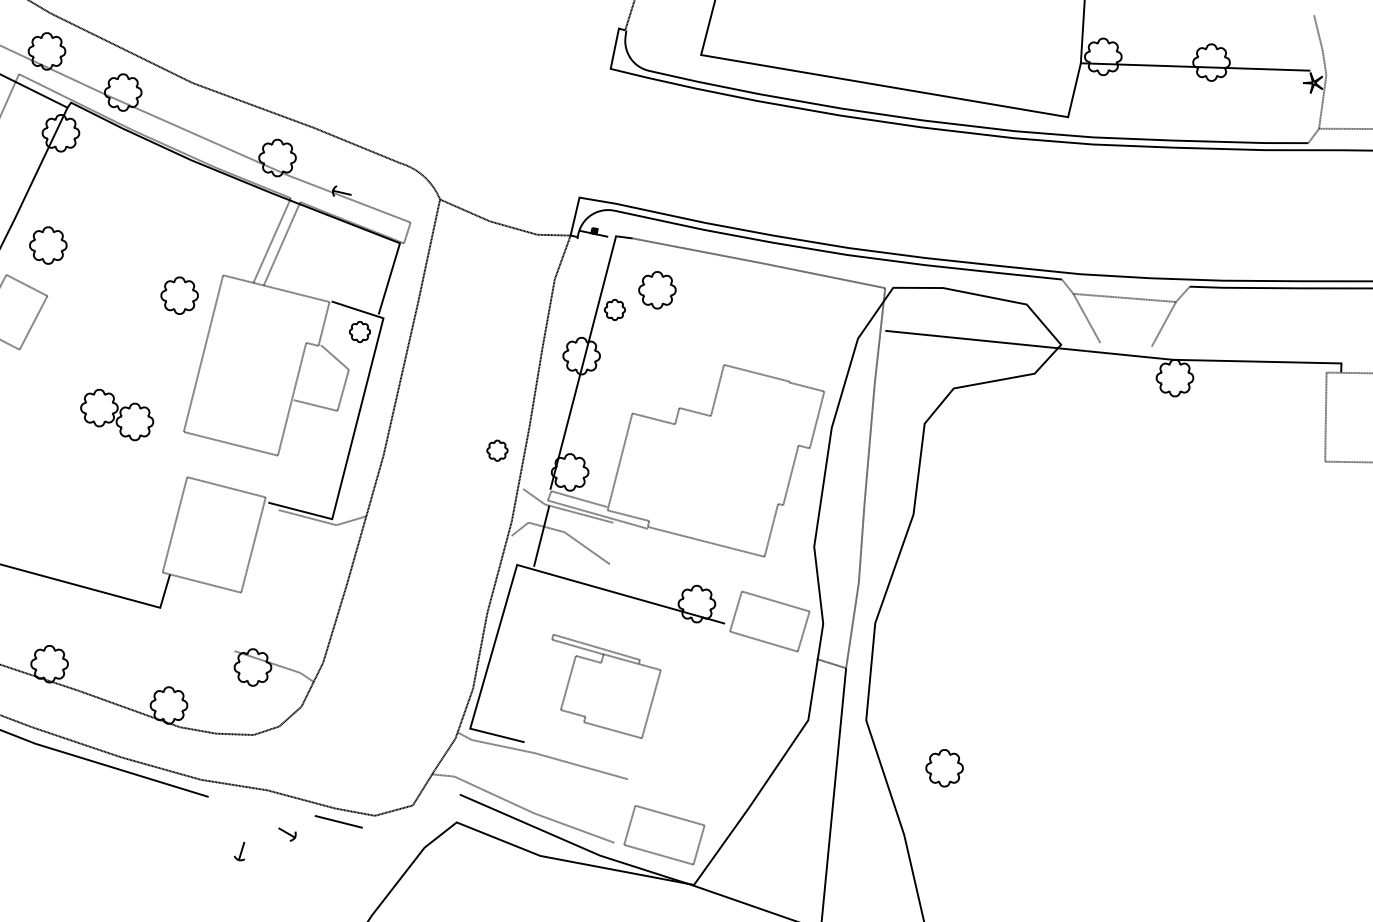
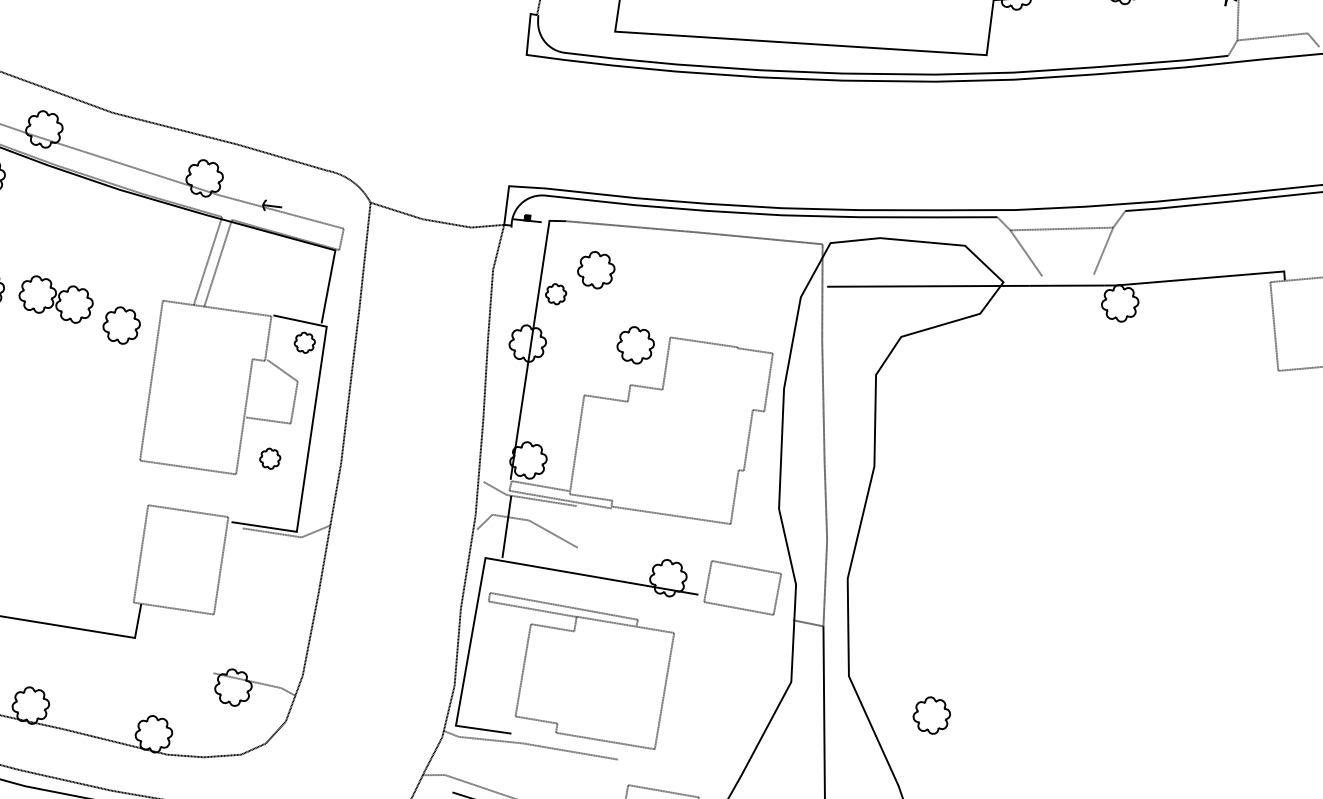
part: (688, 369) -> (635, 345), added
part: (117, 414) -> (56, 299), moved
part: (497, 450) -> (270, 458), moved
part: (606, 686) -> (587, 669), size x1.67

